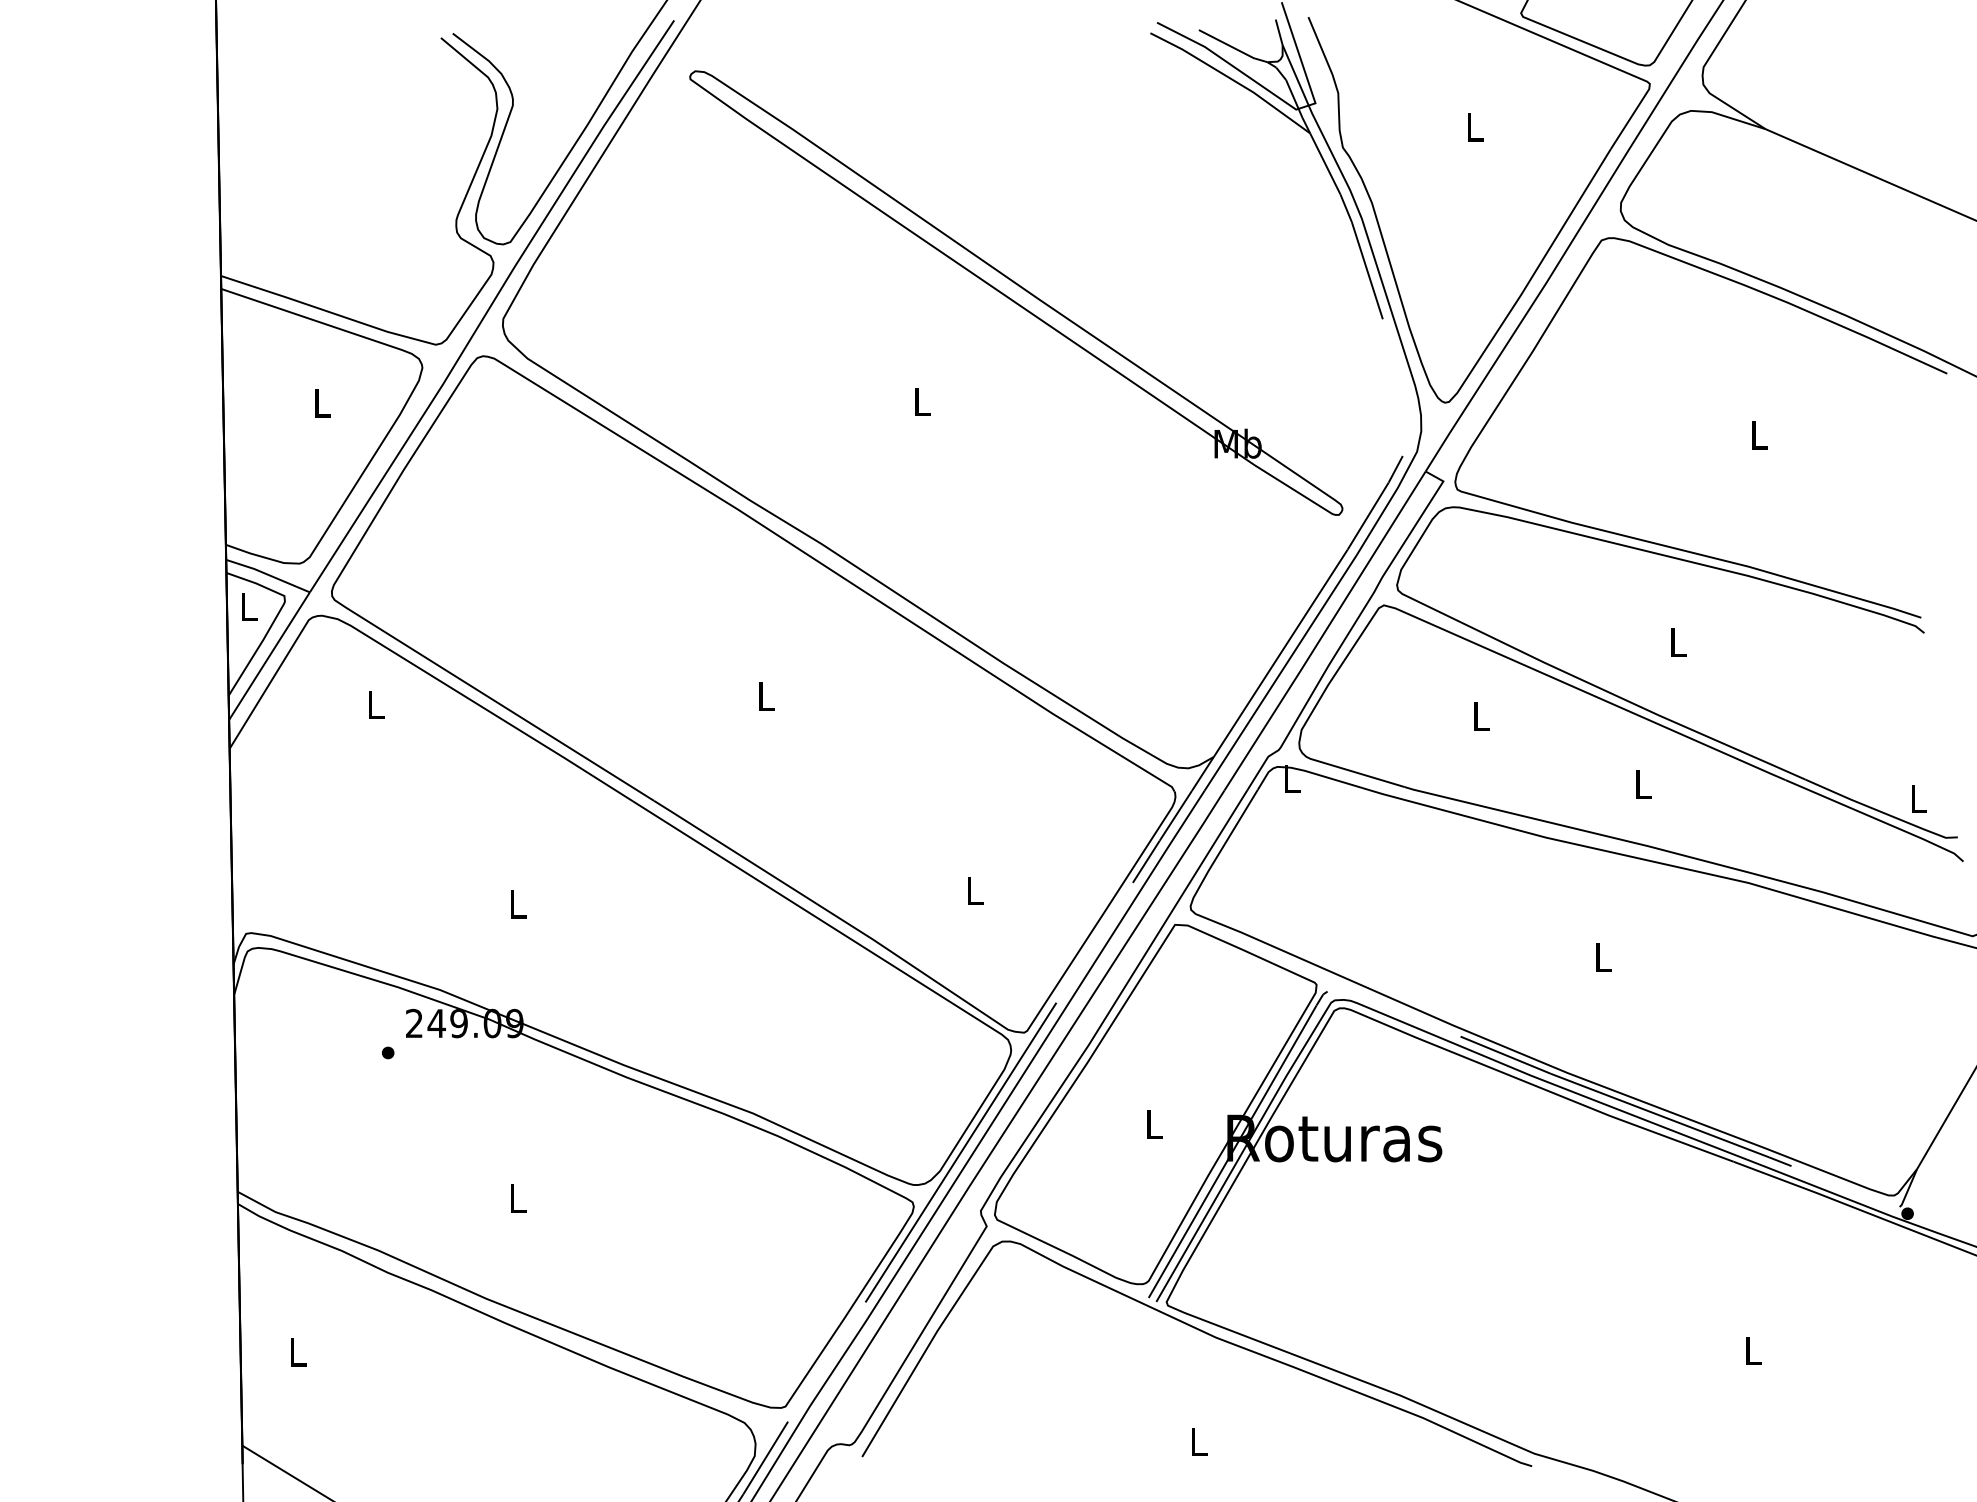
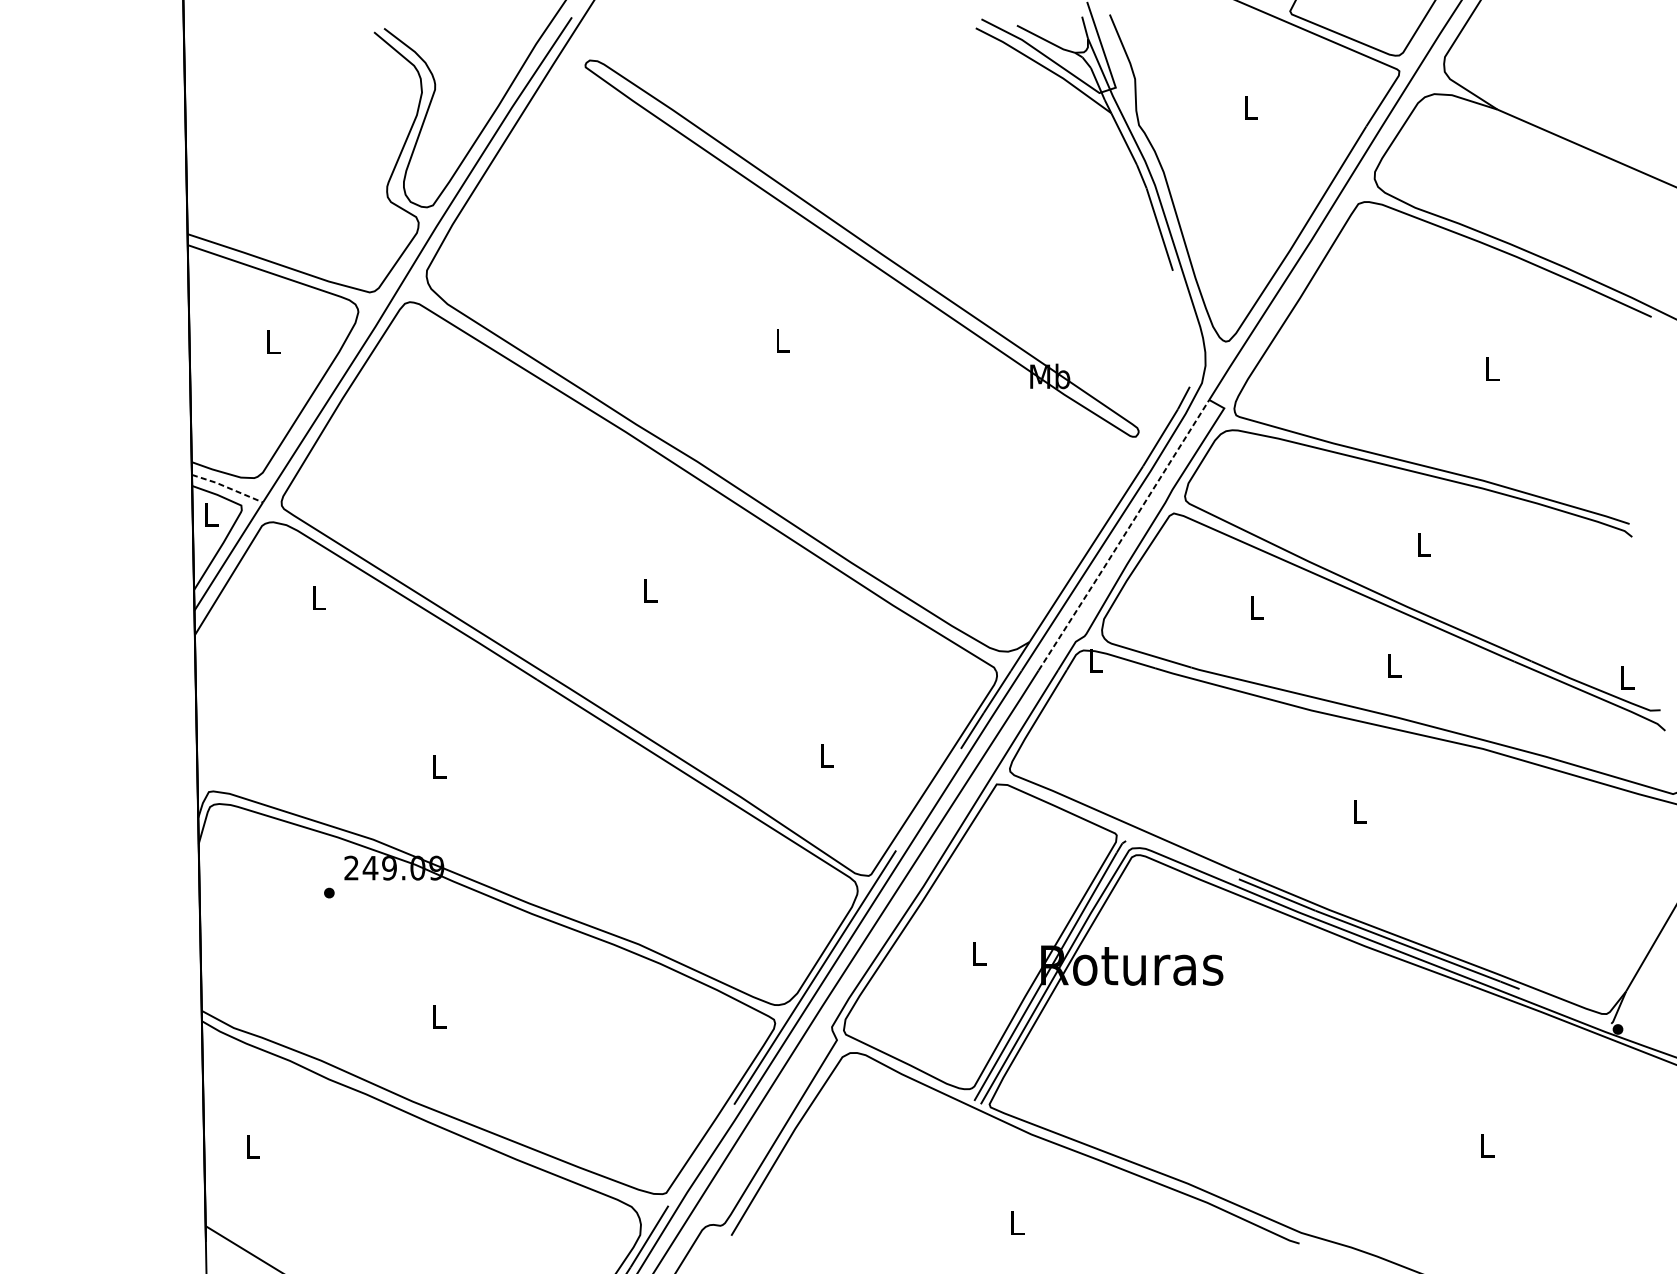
line: (268, 574) -> (227, 487), solid -> dashed
line: (1325, 631) -> (1124, 535), solid -> dashed

